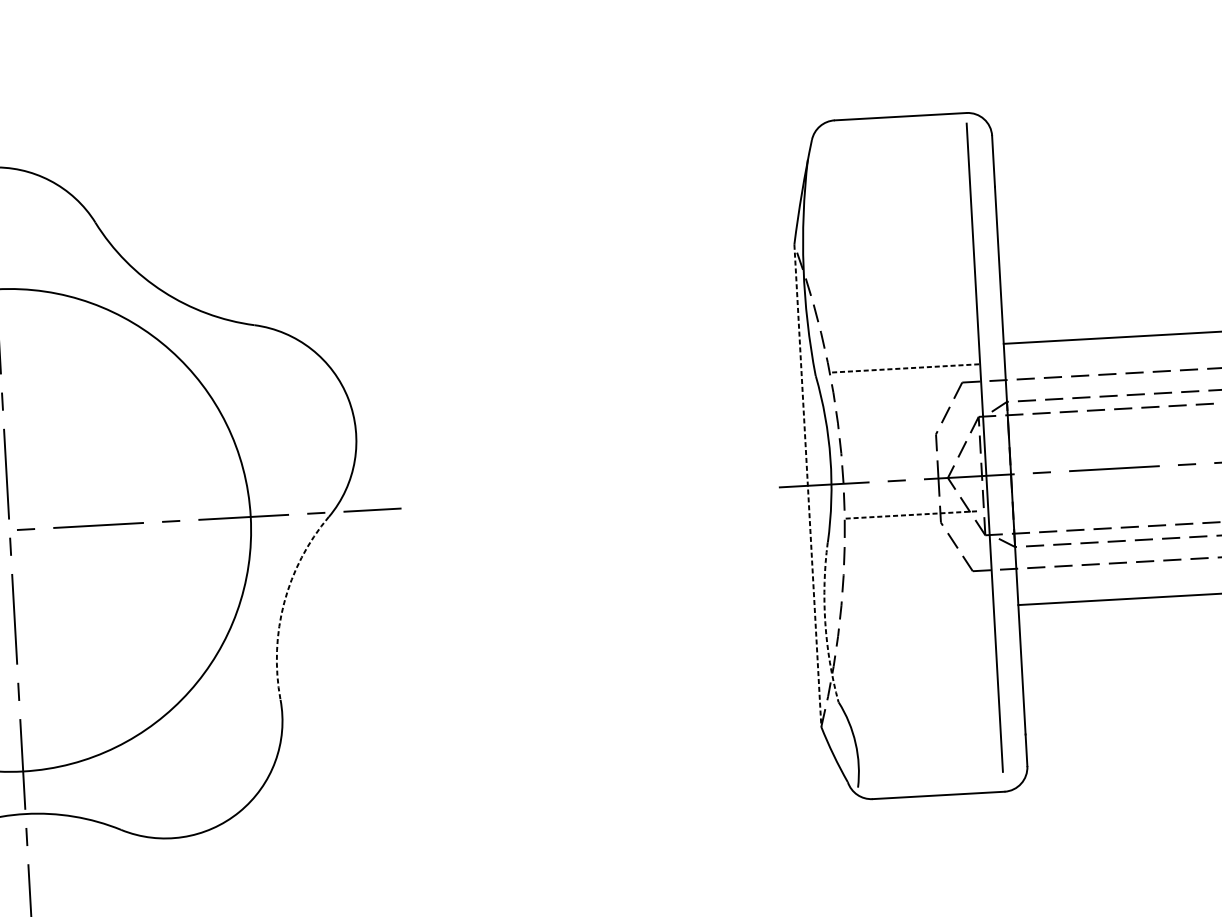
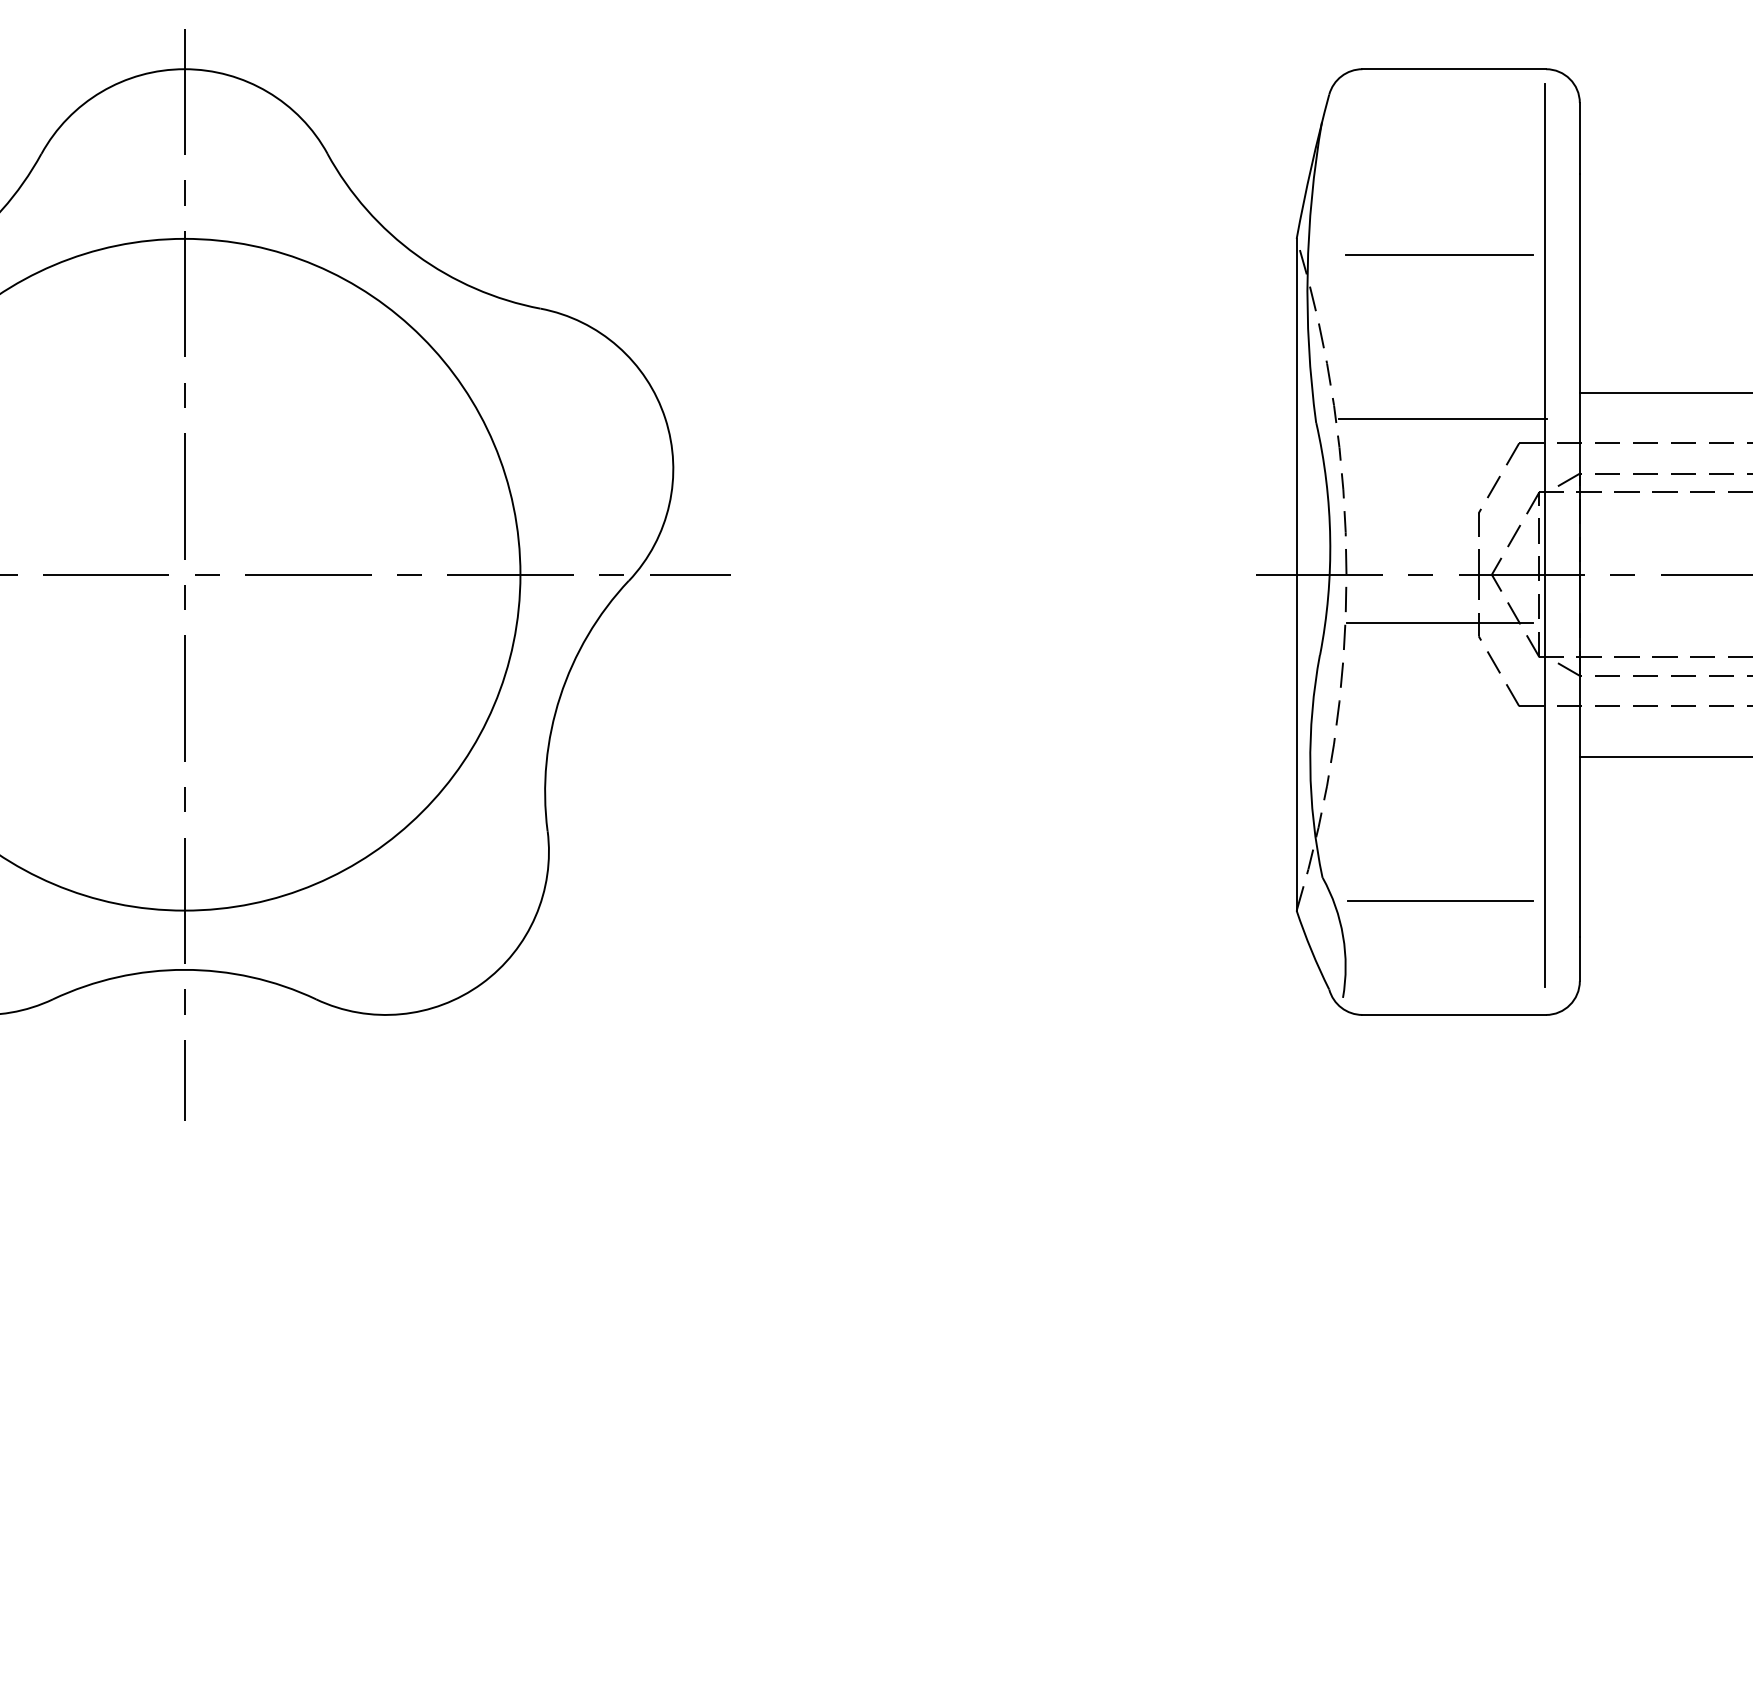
line: (897, 250) -> (1439, 254), added
line: (906, 368) -> (1443, 419), dashed -> solid
line: (807, 485) -> (1296, 574), dashed -> solid
line: (913, 515) -> (1440, 623), dashed -> solid
arc: (284, 602) -> (560, 696), dashed -> solid
arc: (825, 622) -> (1310, 766), dashed -> solid
line: (924, 713) -> (1440, 900), added

